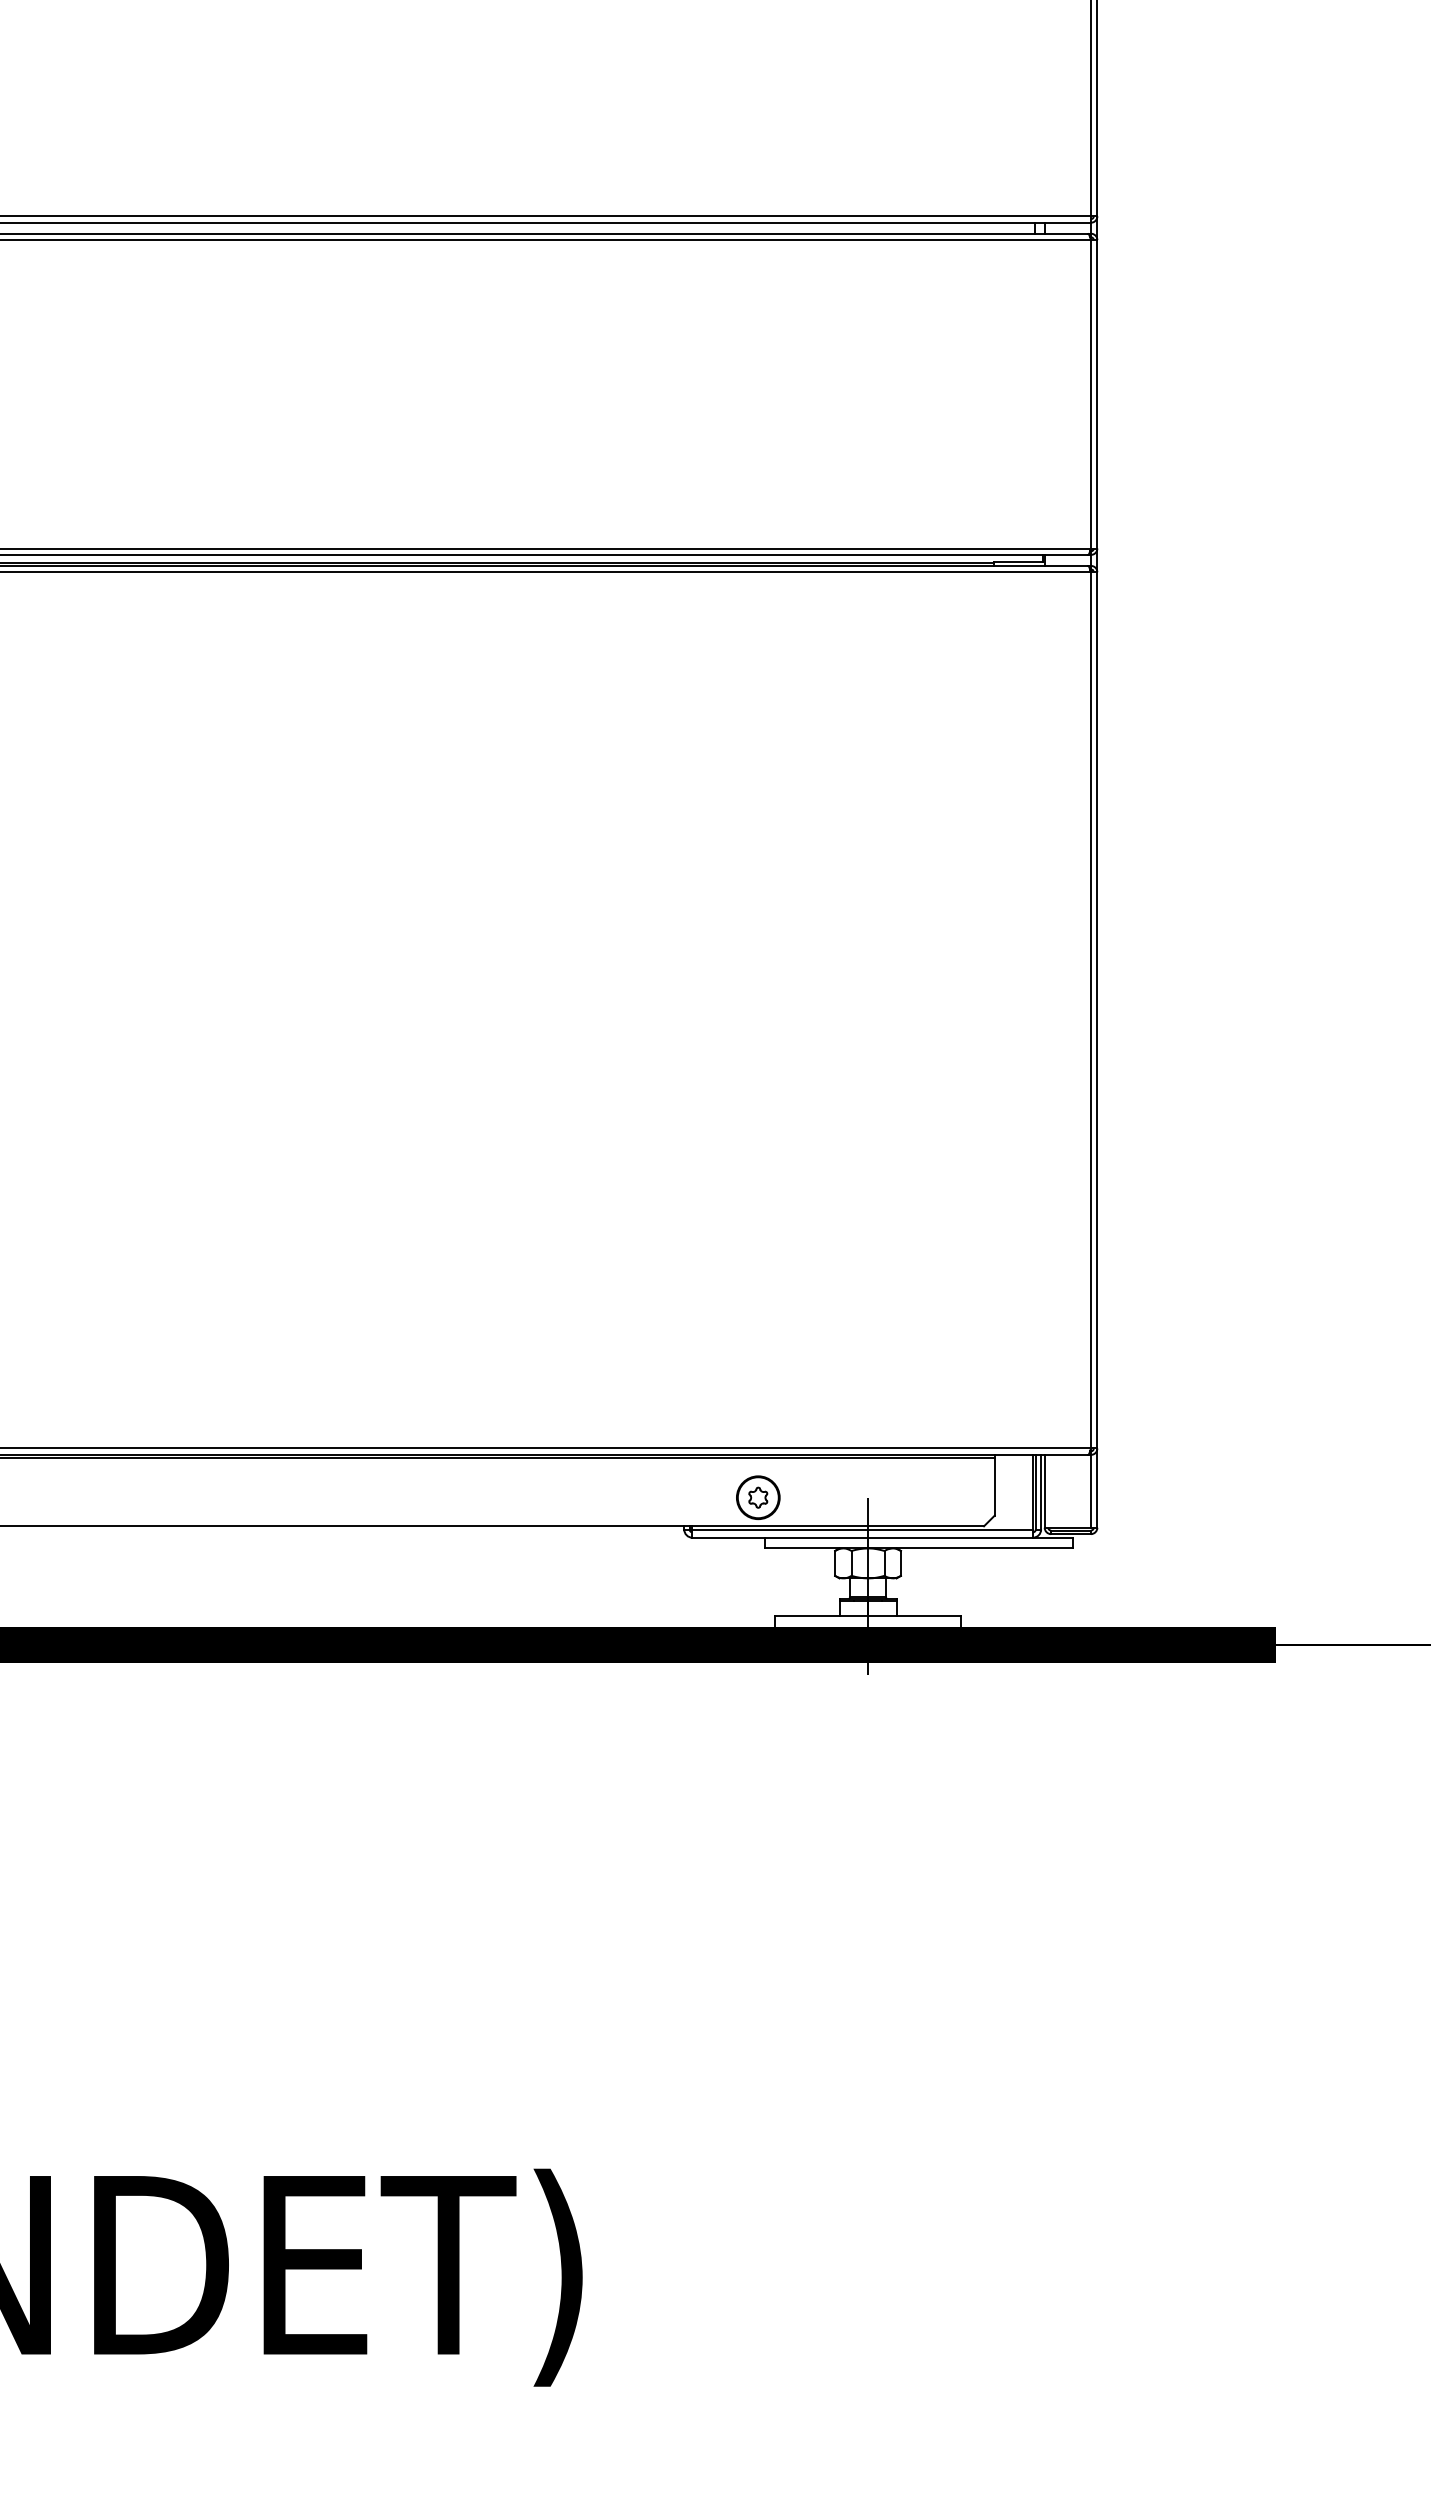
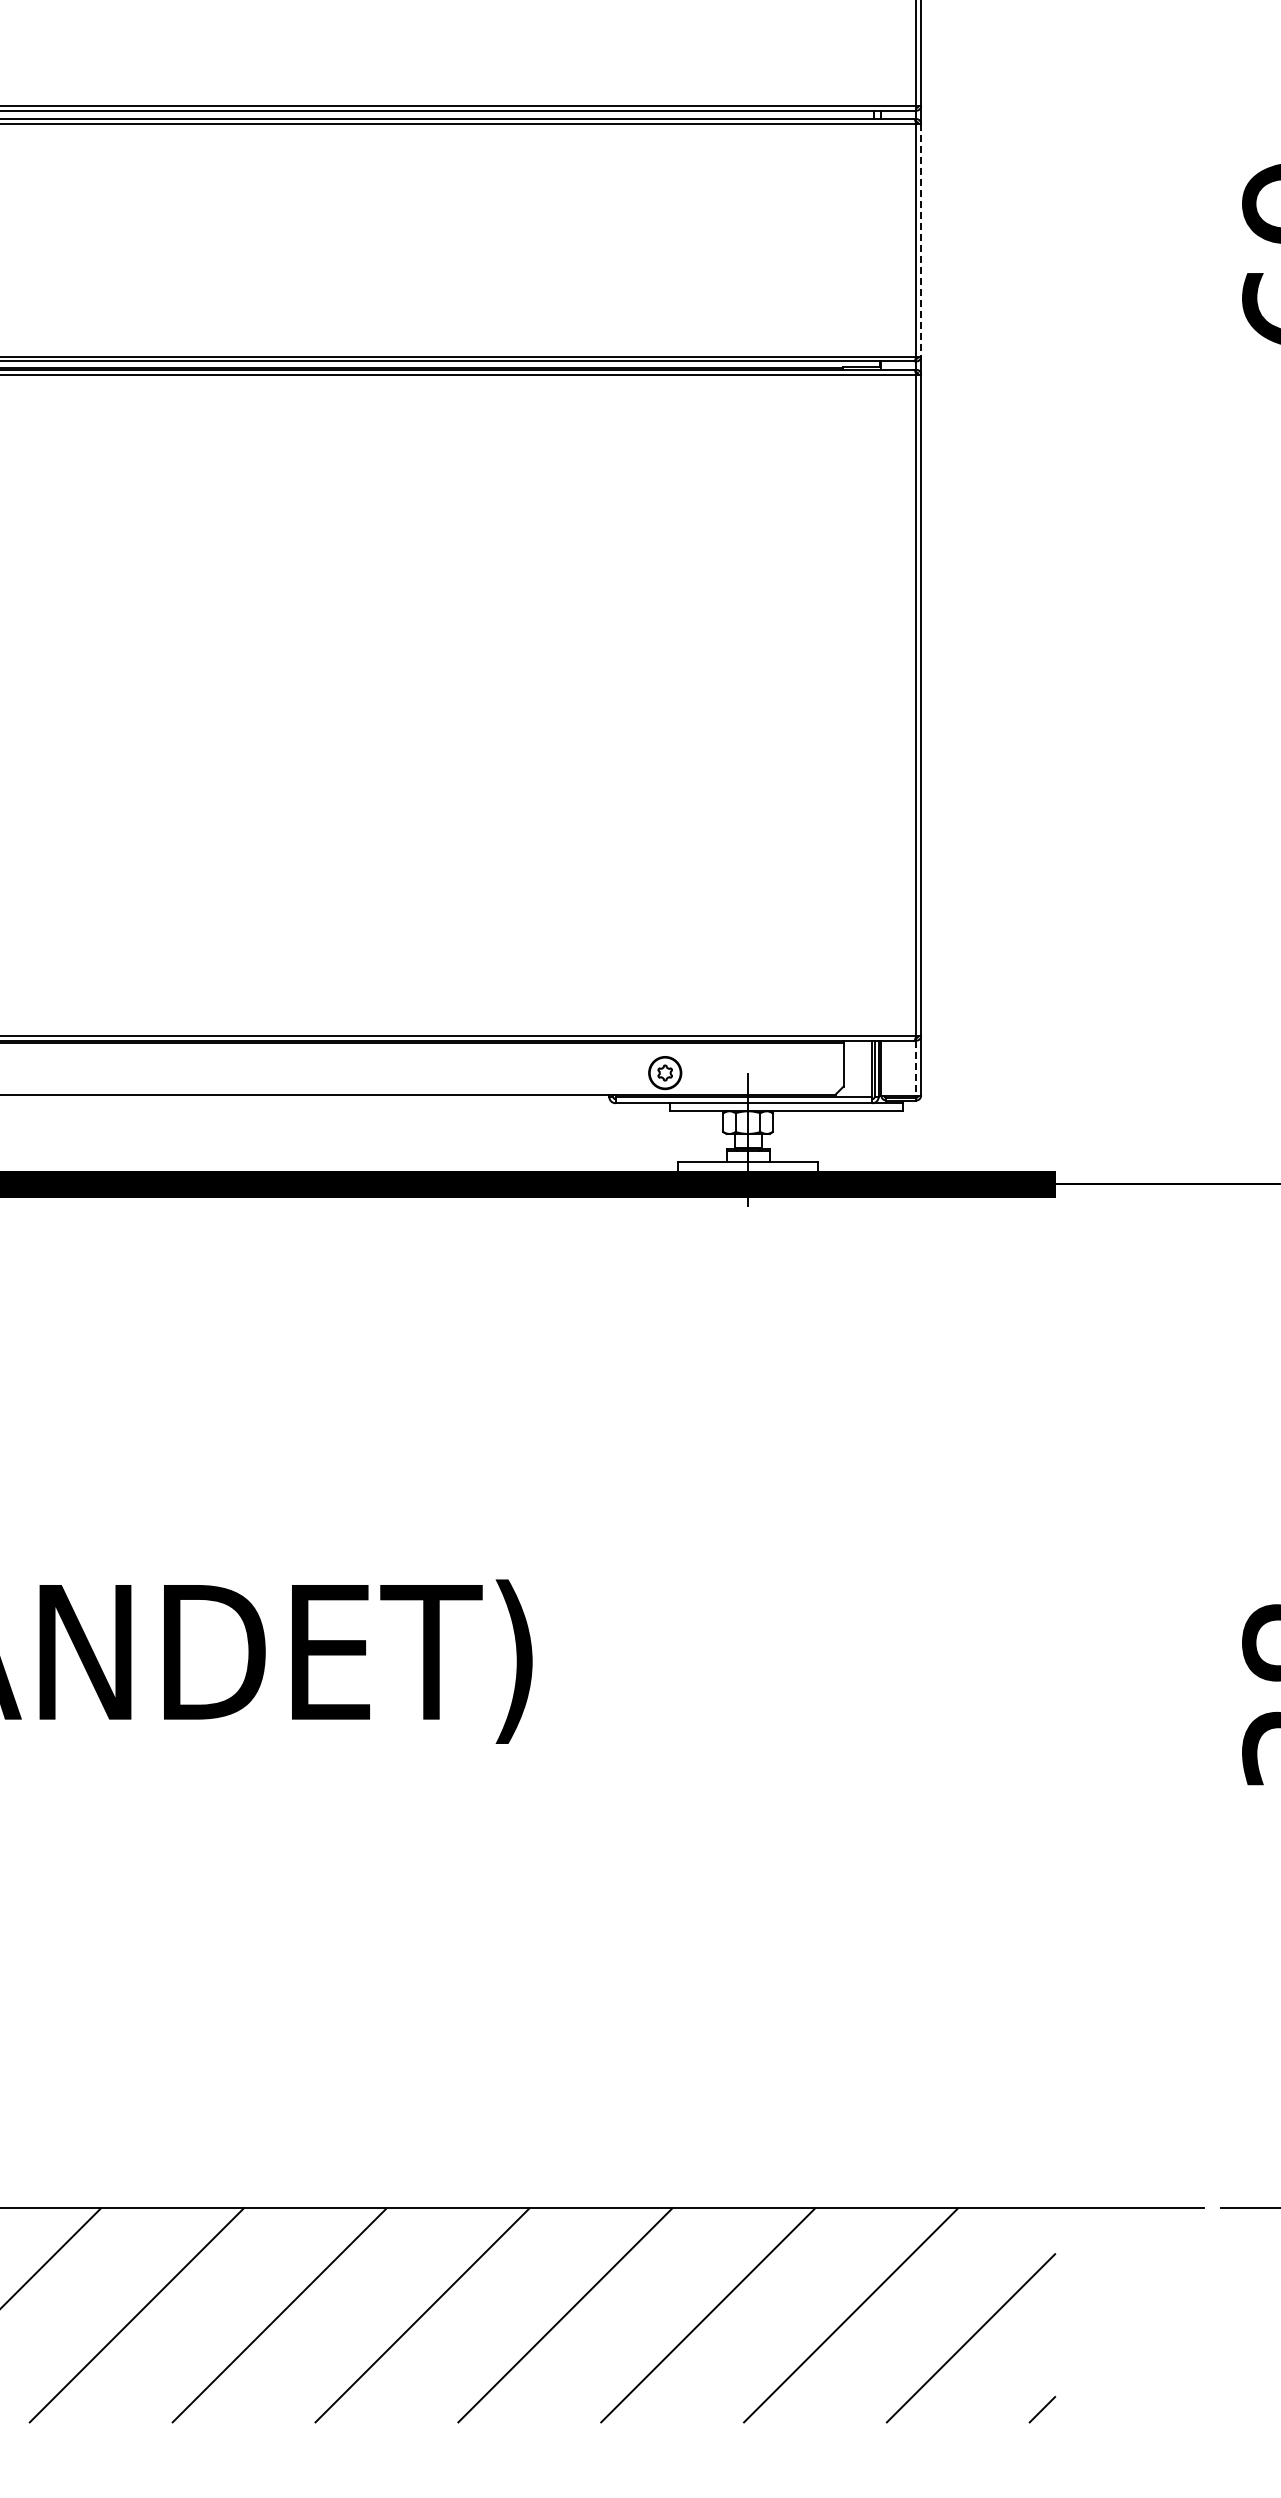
line: (1097, 394) -> (921, 240), solid -> dashed
line: (1091, 1491) -> (916, 1068), solid -> dashed

